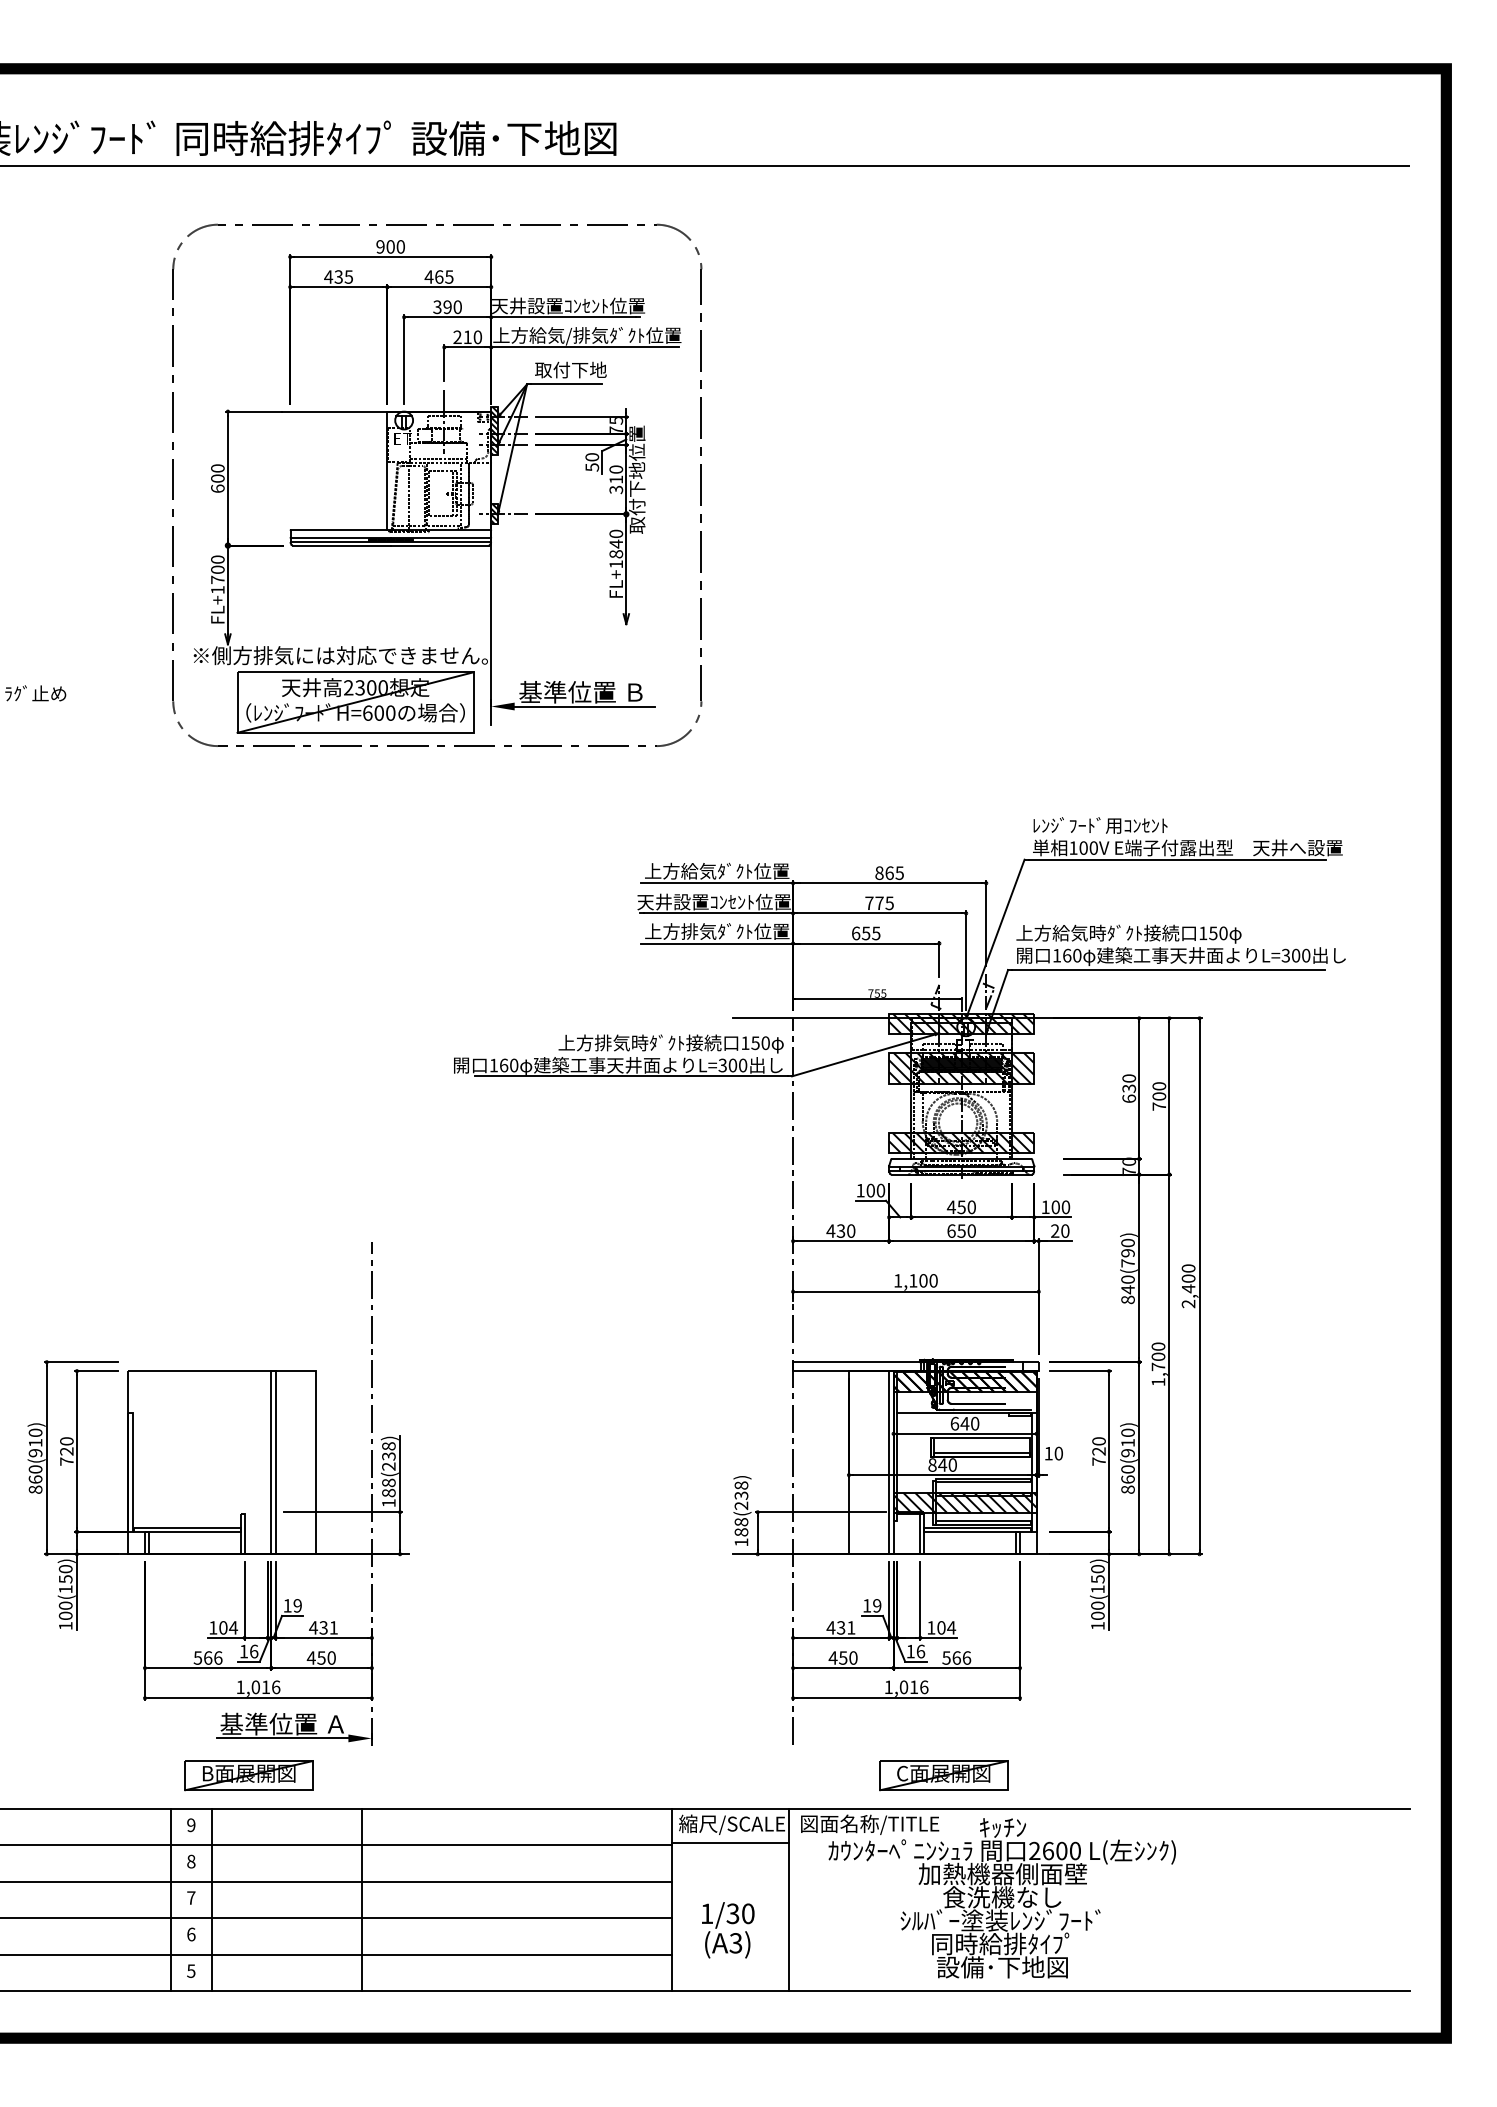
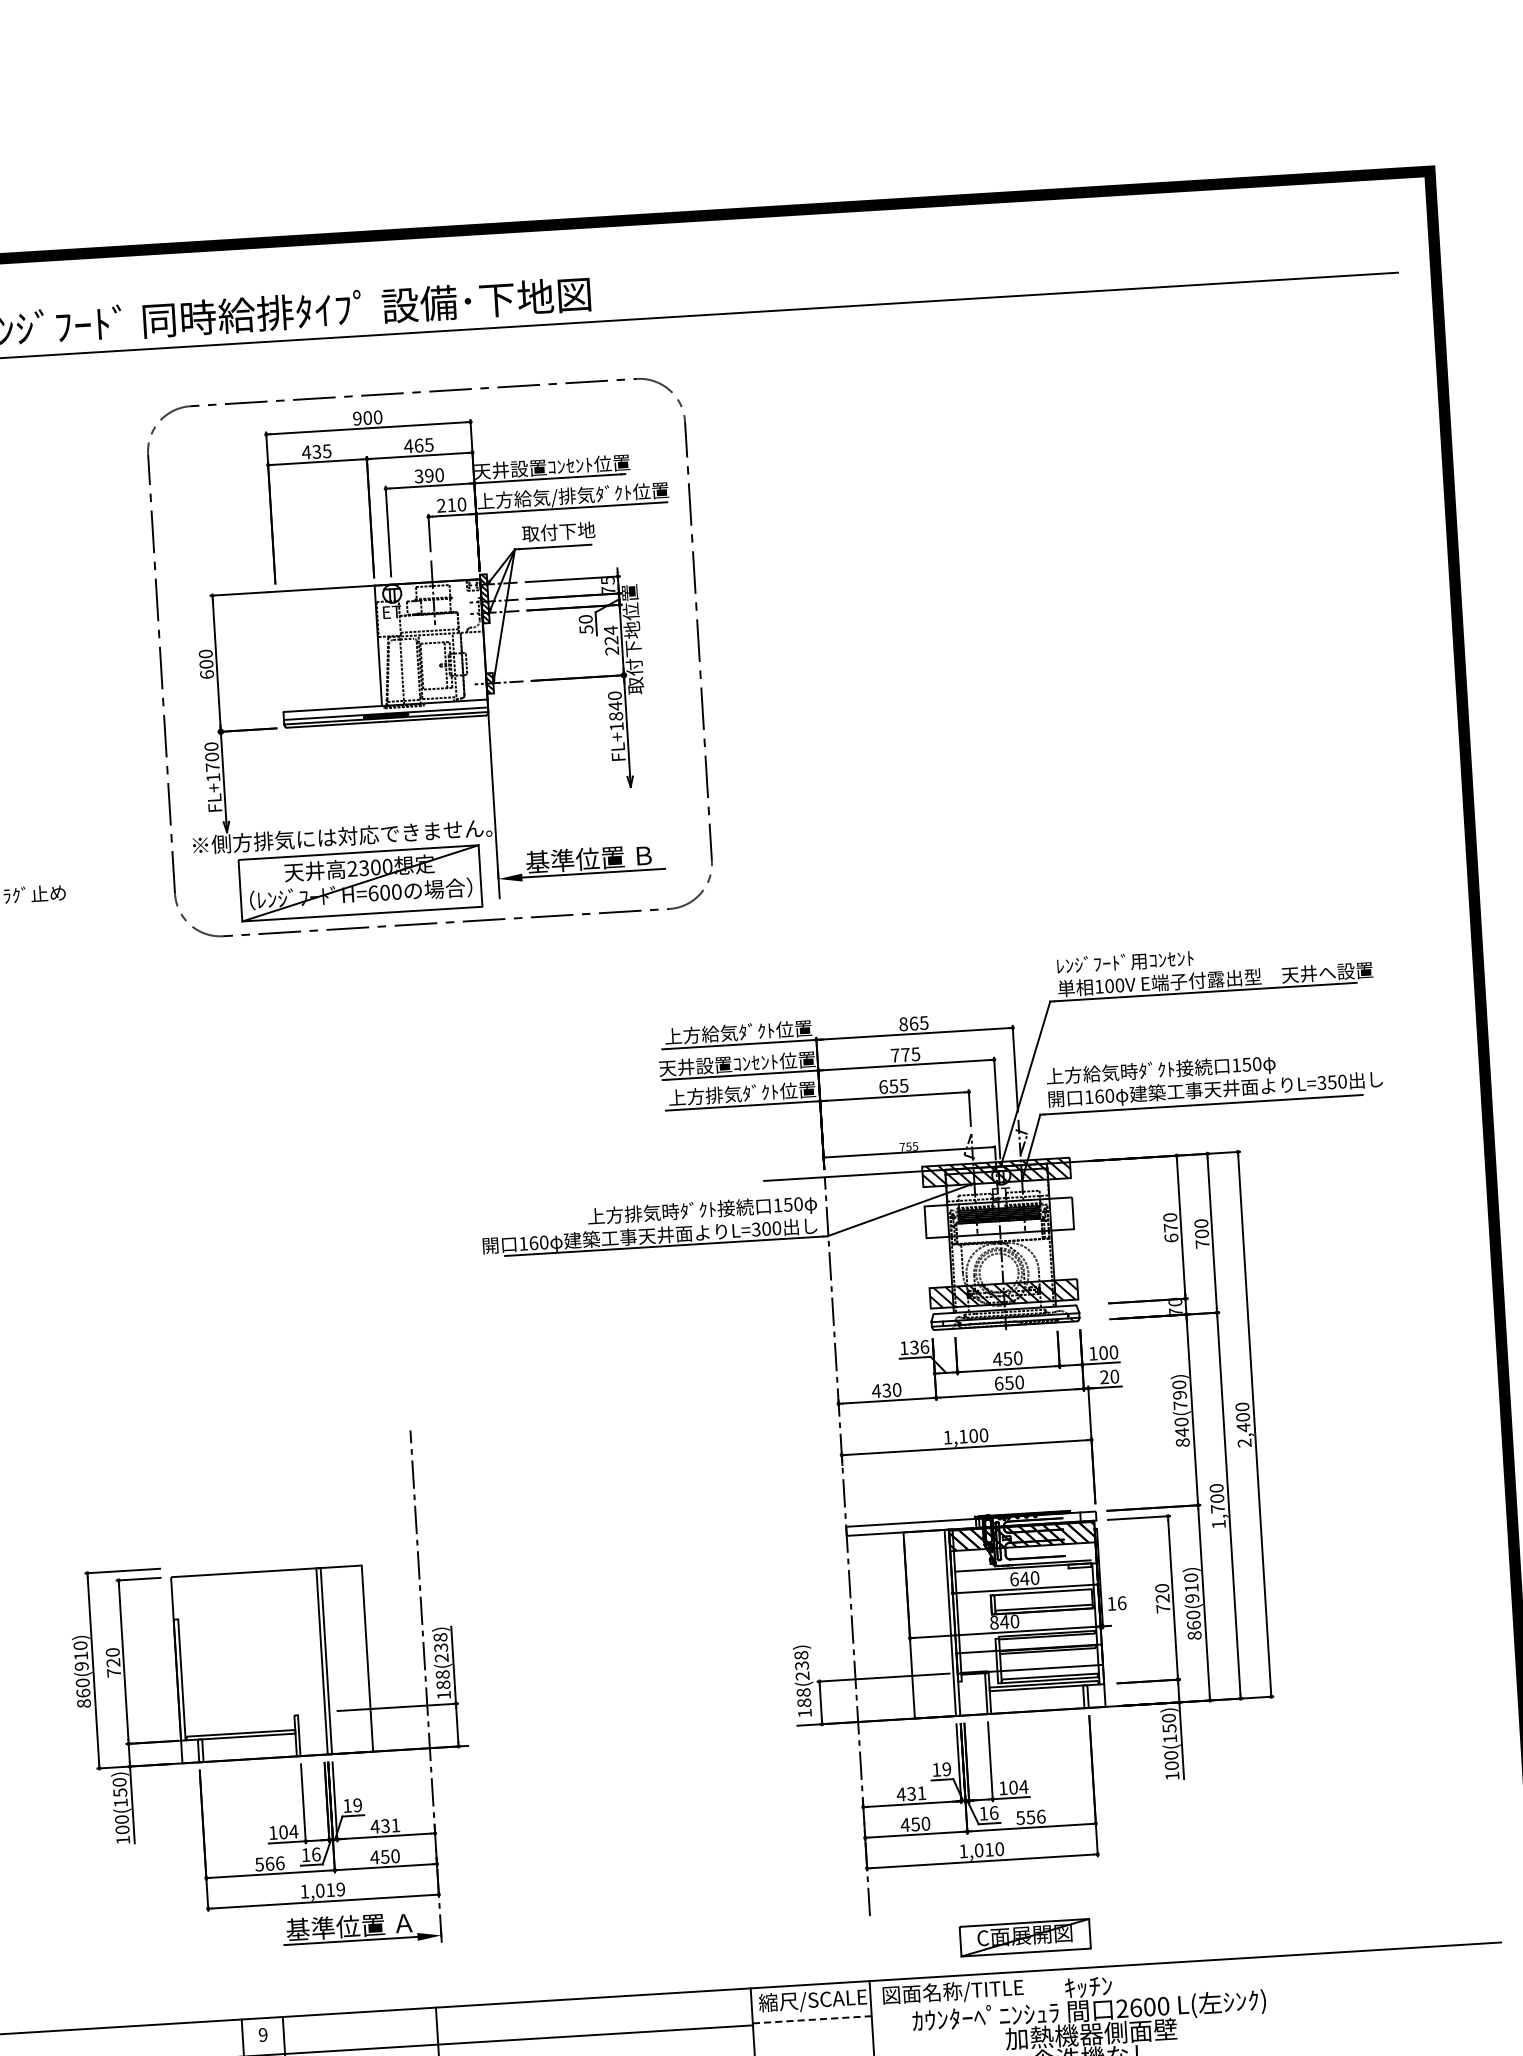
text: (616, 479) -> (611, 640), 310 -> 224
text: (1295, 955) -> (1331, 1082), L=300 -> L=350
hatch: (961, 1068) -> (999, 1217), removed
text: (1129, 1088) -> (1171, 1227), 630 -> 670
text: (875, 1190) -> (919, 1347), 100 -> 136
text: (1058, 1453) -> (1121, 1603), 10 -> 16
hatch: (964, 1502) -> (1029, 1658), removed
text: (956, 1657) -> (1030, 1816), 566 -> 556
text: (924, 1686) -> (999, 1848), 1,016 -> 1,010
text: (276, 1687) -> (341, 1889), 1,016 -> 1,019
part: (248, 1775) -> (318, 1980), removed
line: (730, 1843) -> (812, 2019), solid -> dashed

